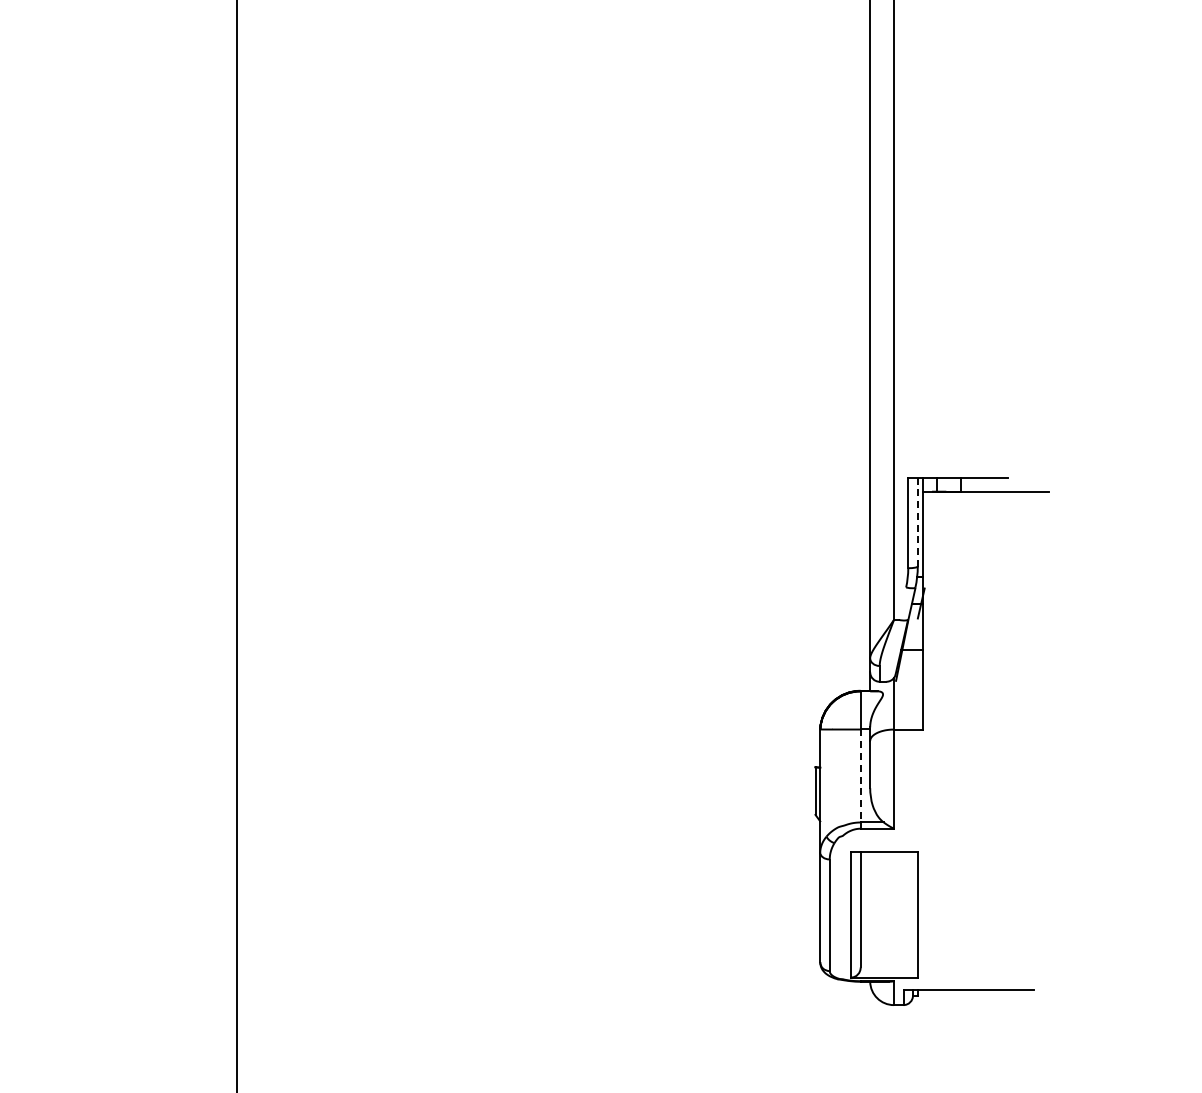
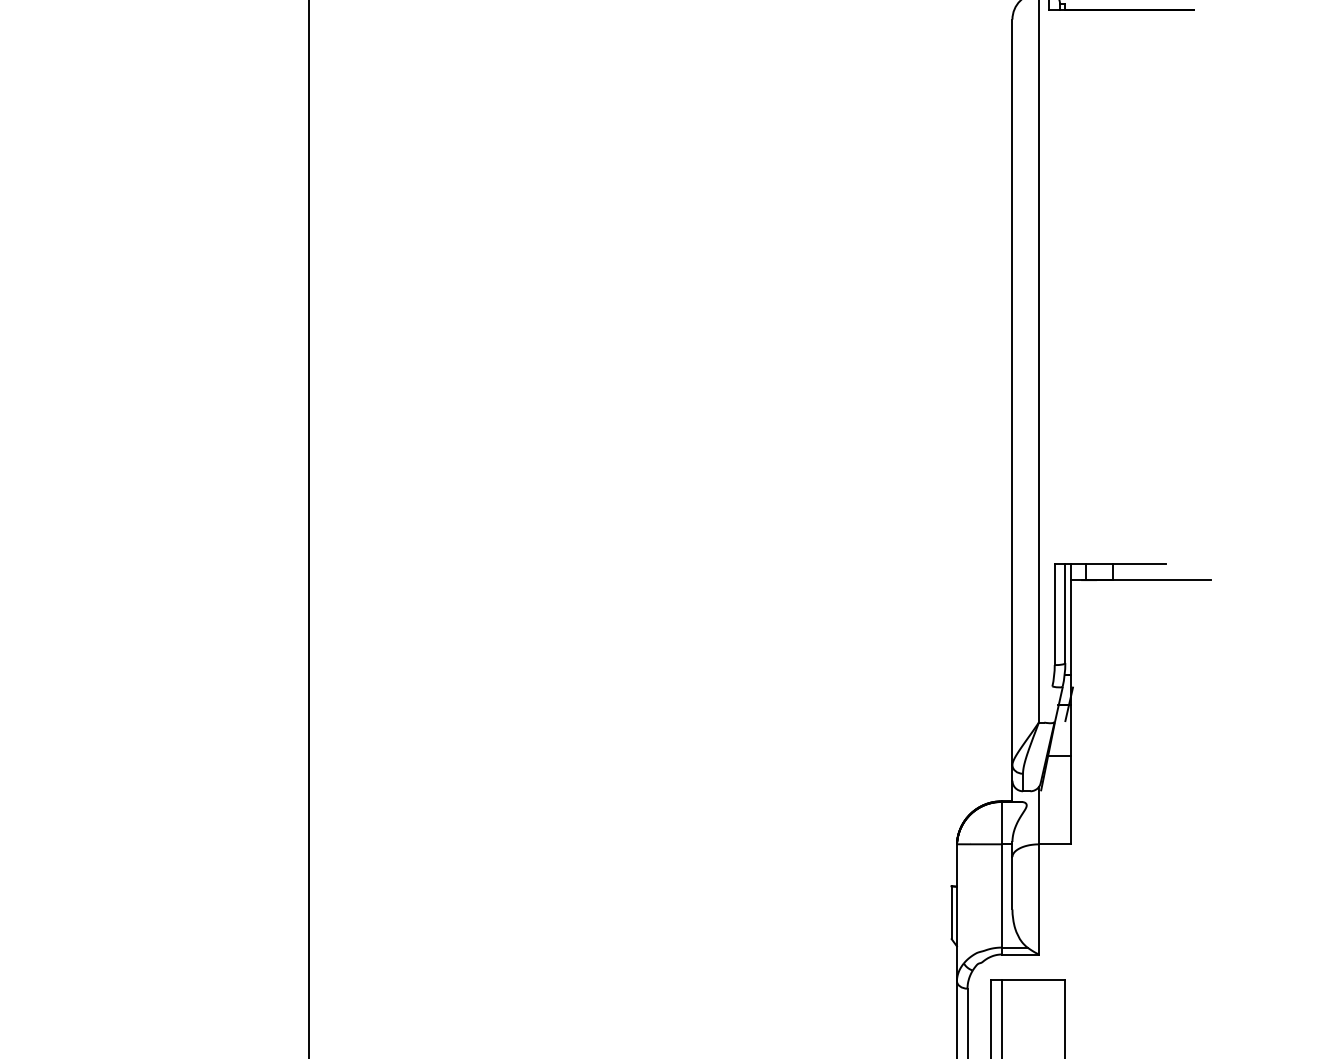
line: (917, 522) -> (1065, 614), dashed -> solid
line: (860, 775) -> (1001, 895), dashed -> solid

